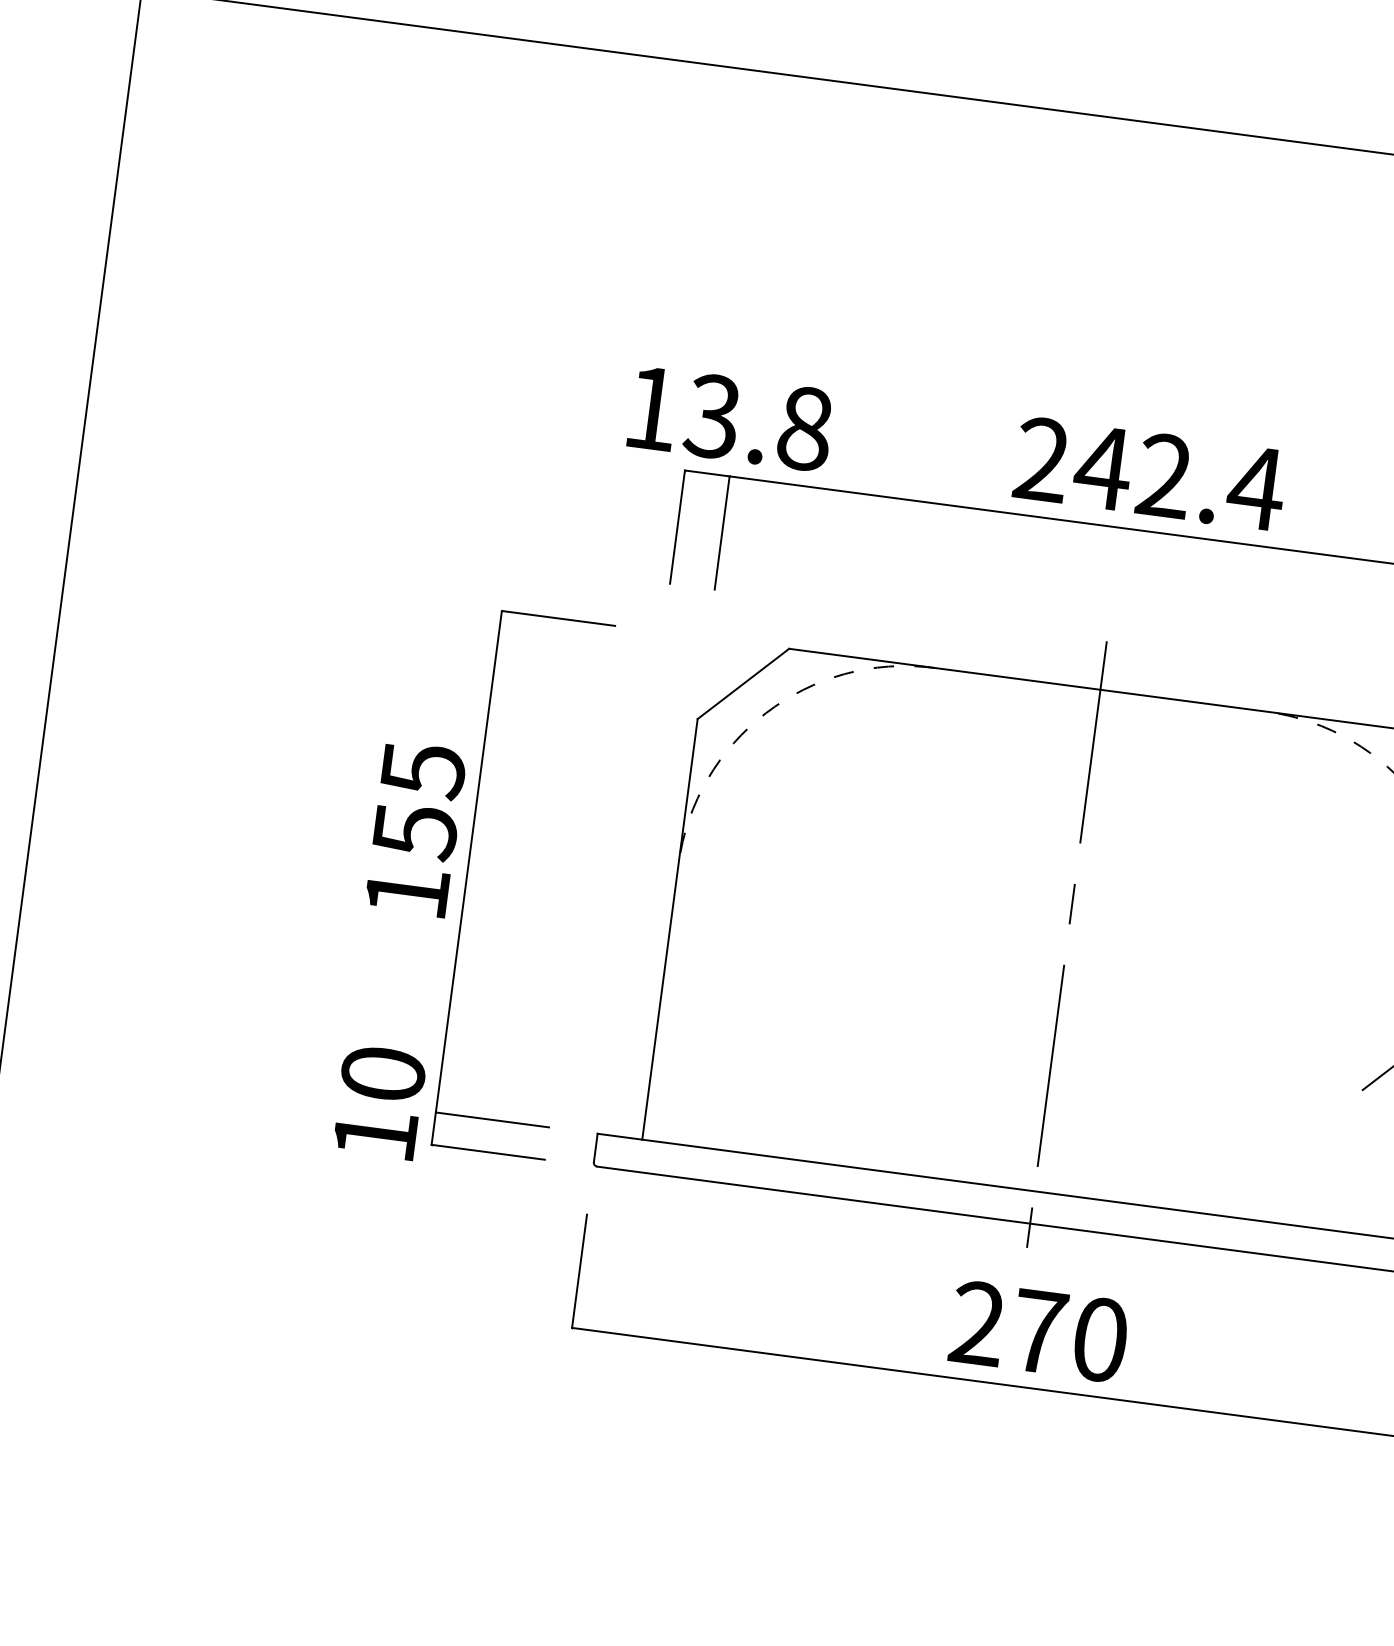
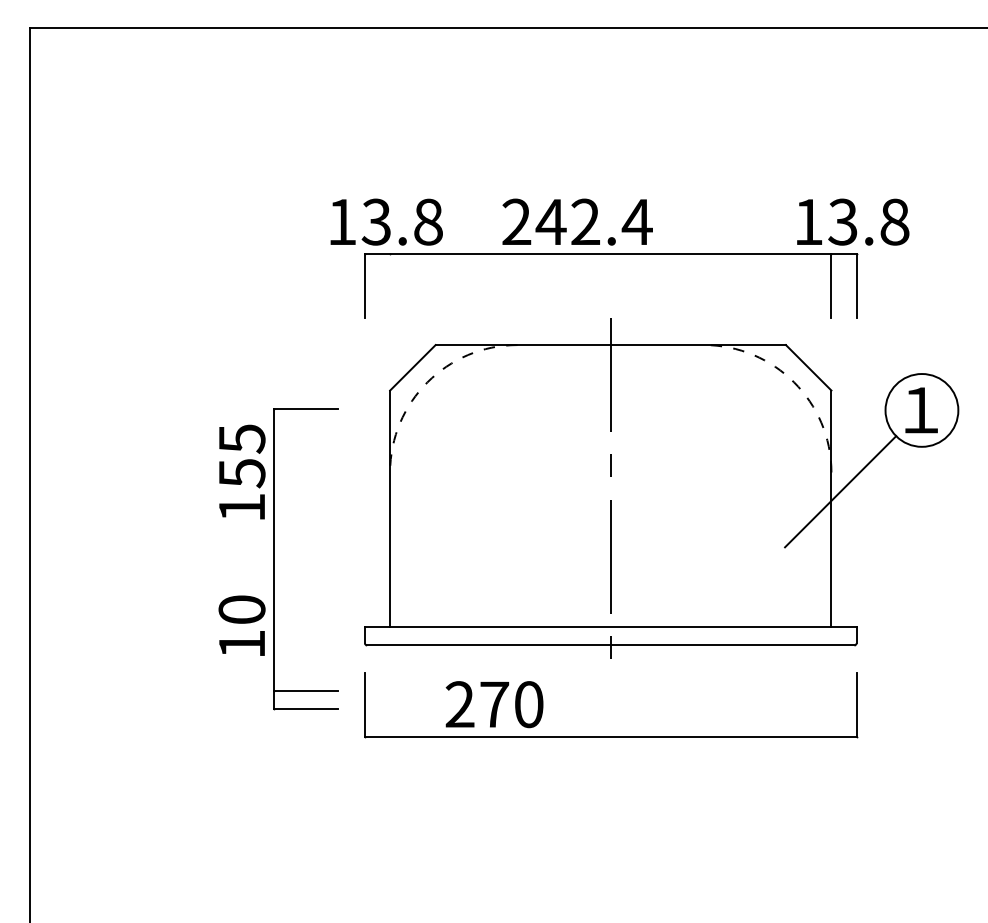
text: (1150, 472) -> (577, 221), moved
line: (722, 532) -> (390, 285), removed
part: (467, 878) -> (274, 559), moved
text: (1038, 1331) -> (494, 704), moved

